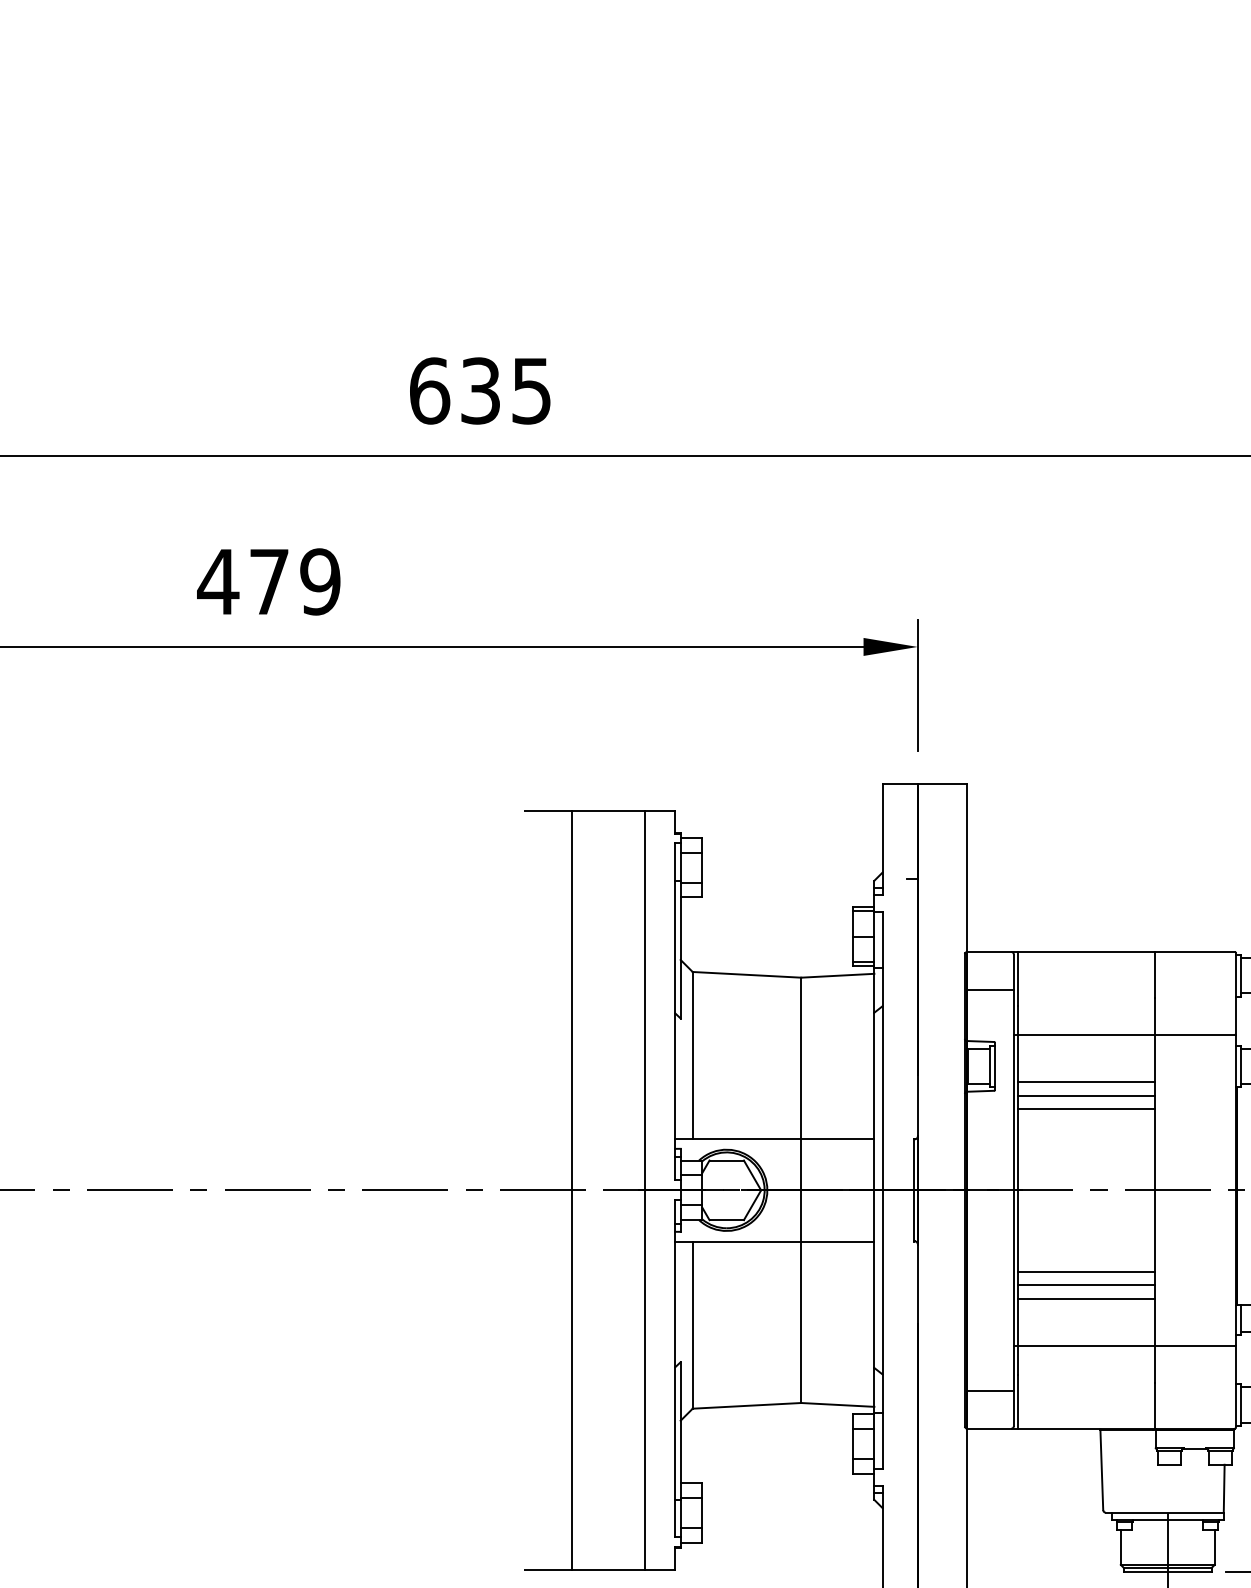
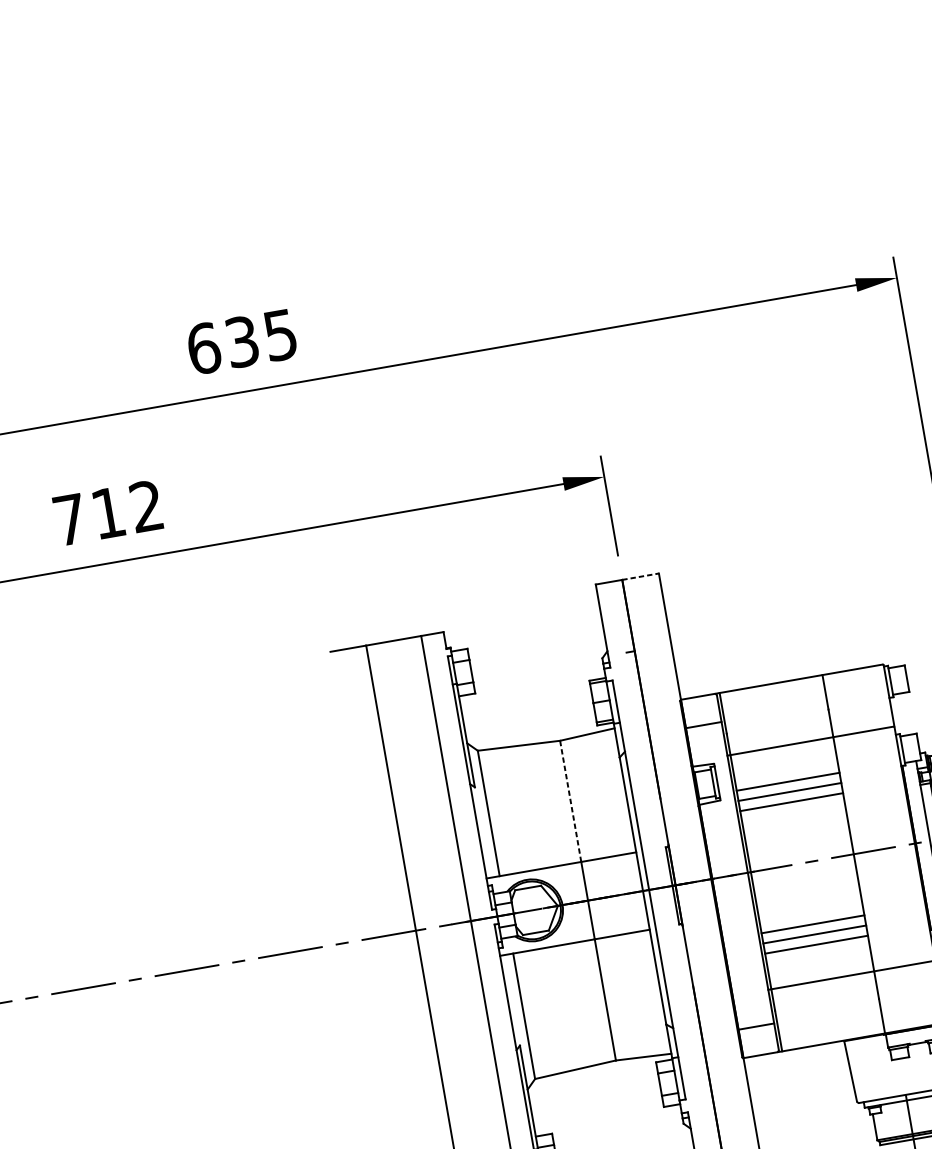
text: (268, 581) -> (107, 512), 479 -> 712
line: (942, 783) -> (640, 576), solid -> dashed
line: (801, 1058) -> (570, 801), solid -> dashed

